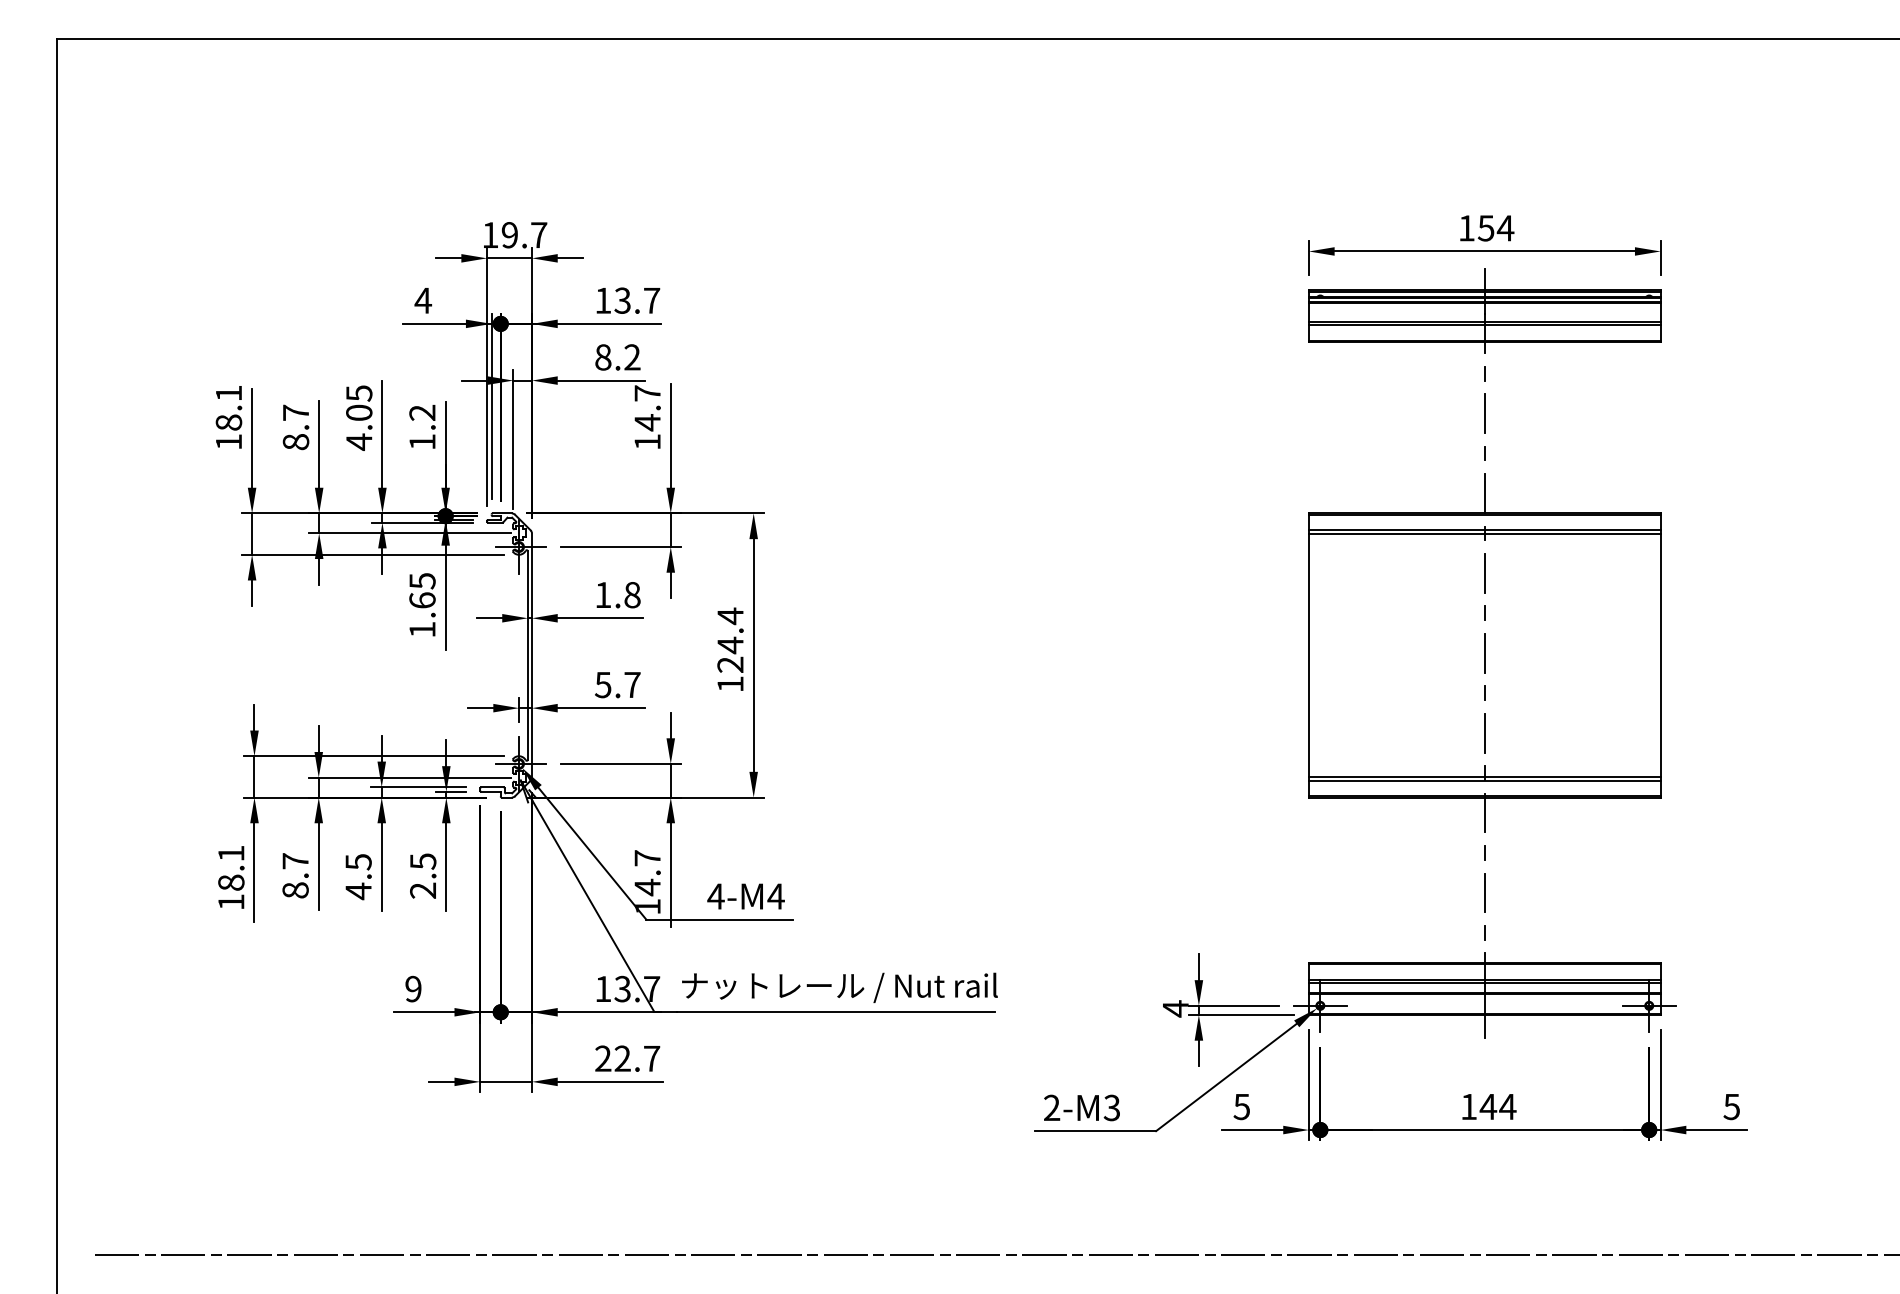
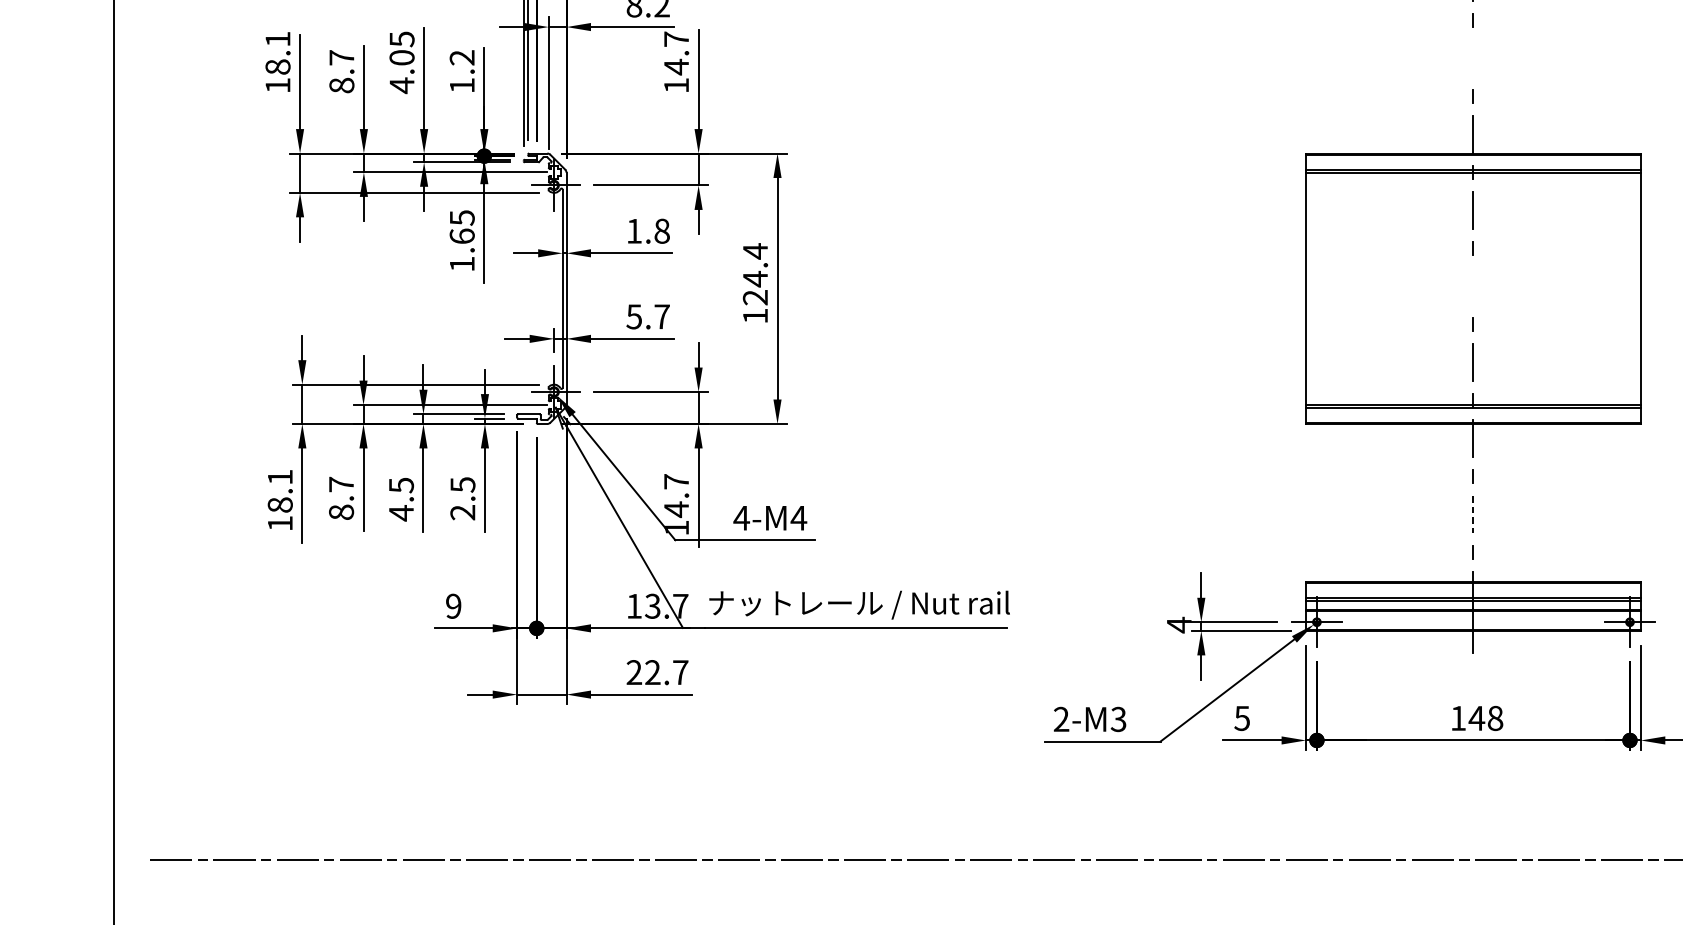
line: (1484, 413) -> (1473, 58), removed
line: (1484, 652) -> (1473, 285), removed
line: (1484, 893) -> (1473, 515), solid -> dashed
text: (1507, 1106) -> (1495, 718), 144 -> 148

